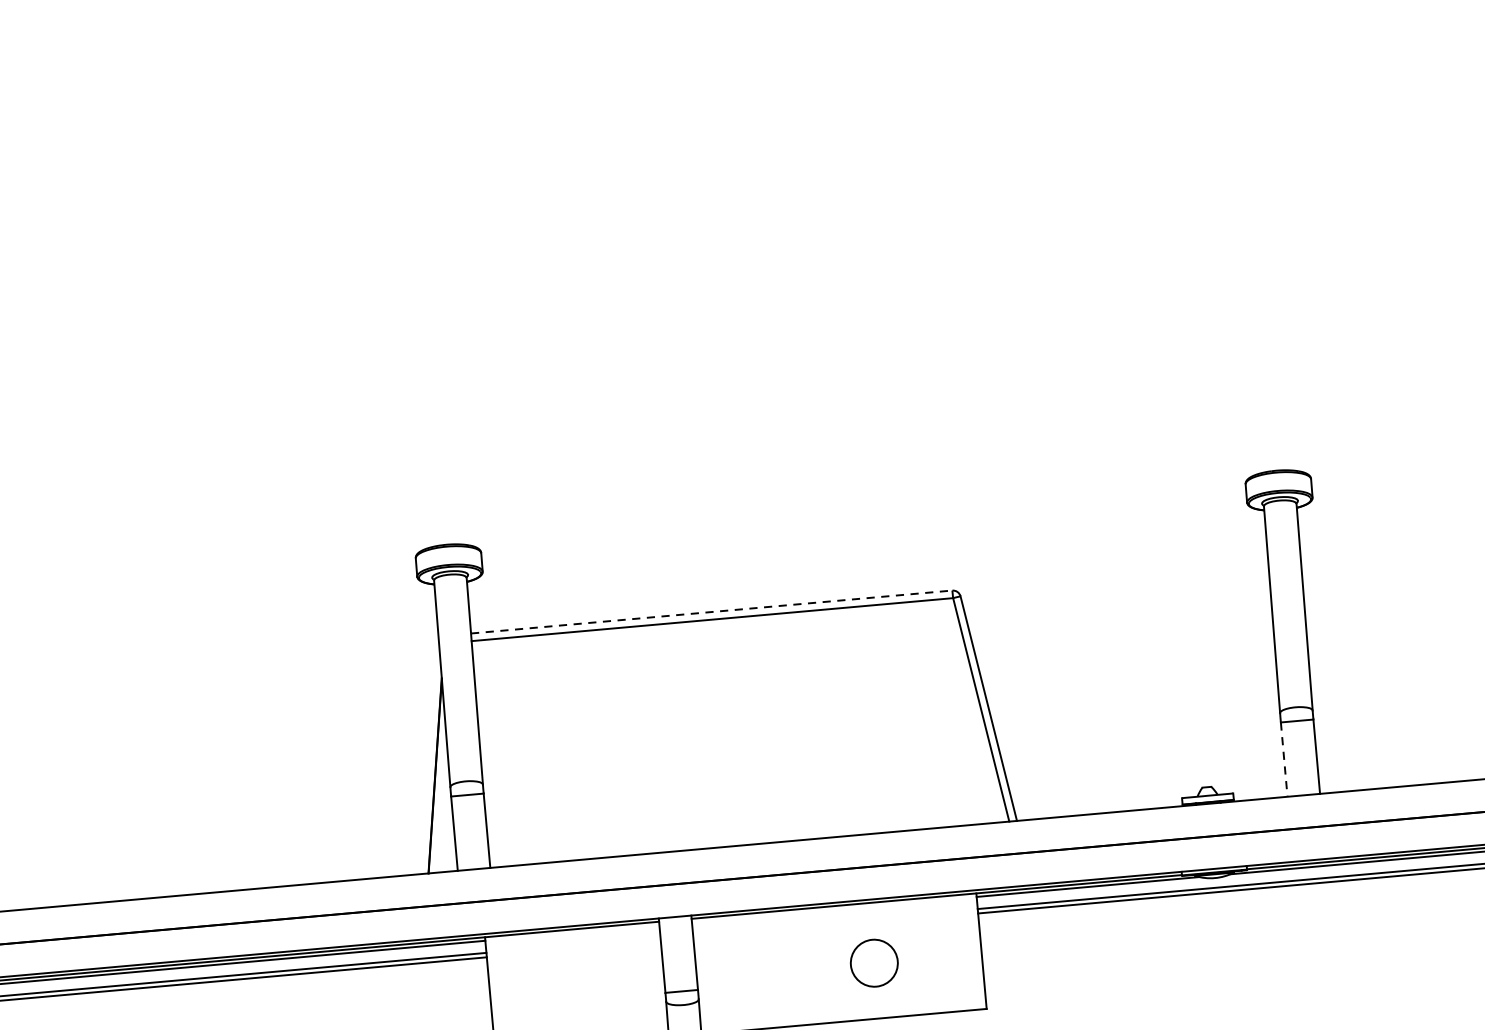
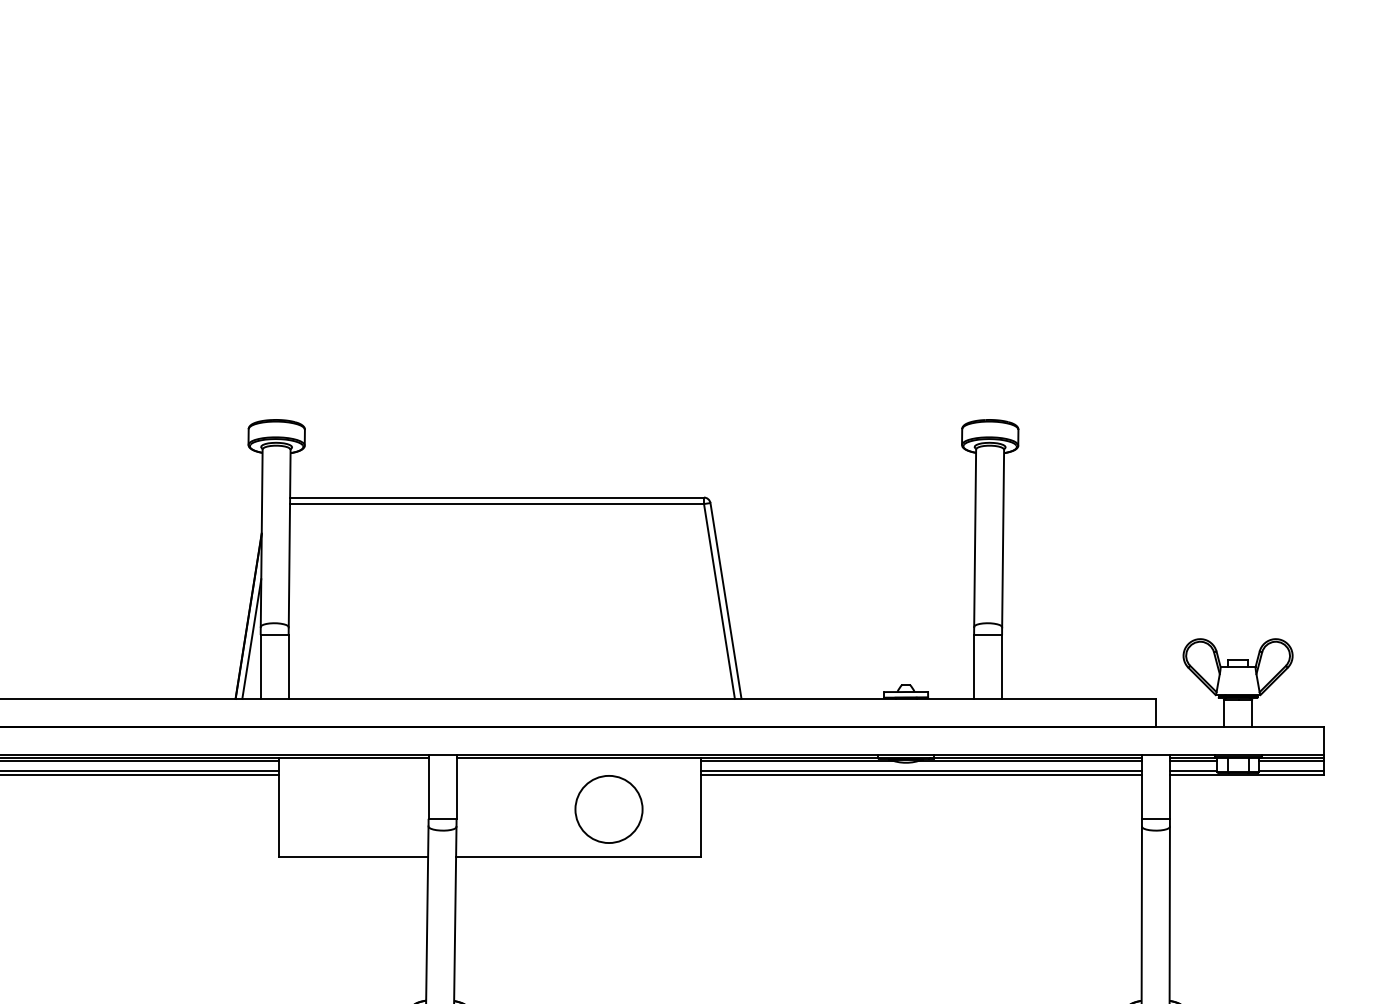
line: (712, 611) -> (497, 497), dashed -> solid
line: (1284, 760) -> (974, 667), dashed -> solid
line: (440, 801) -> (251, 638), added
circle: (873, 963) -> (608, 809), size x1.67

